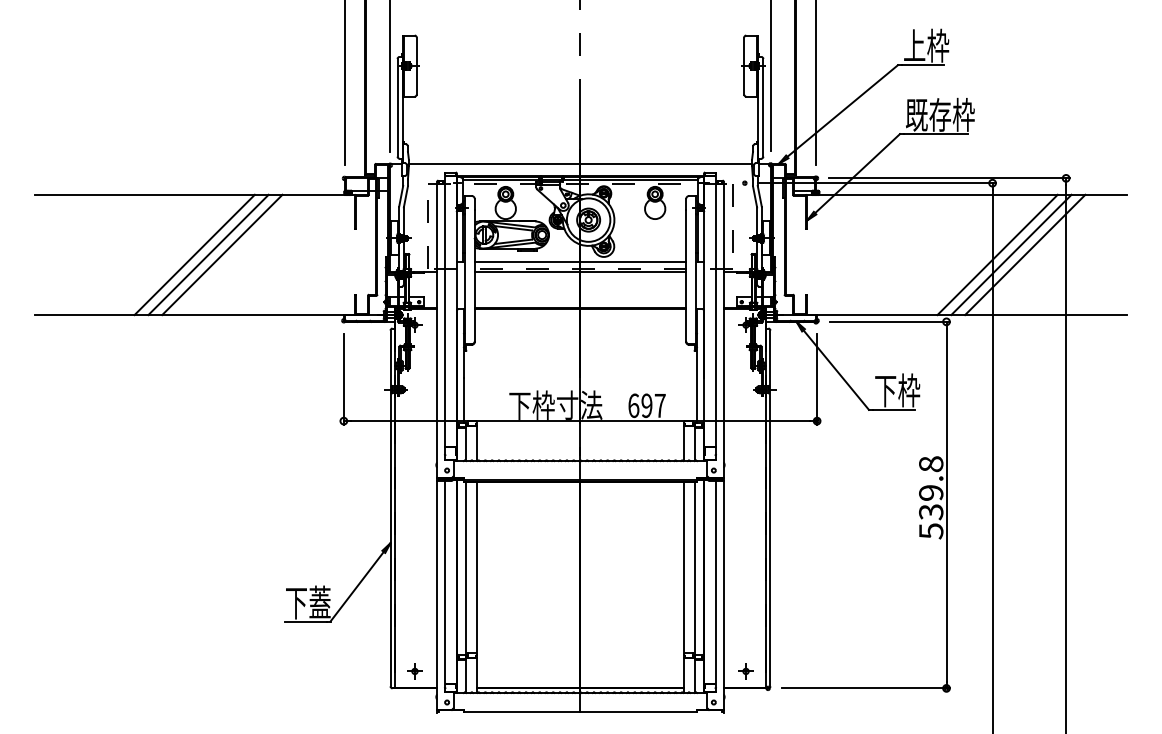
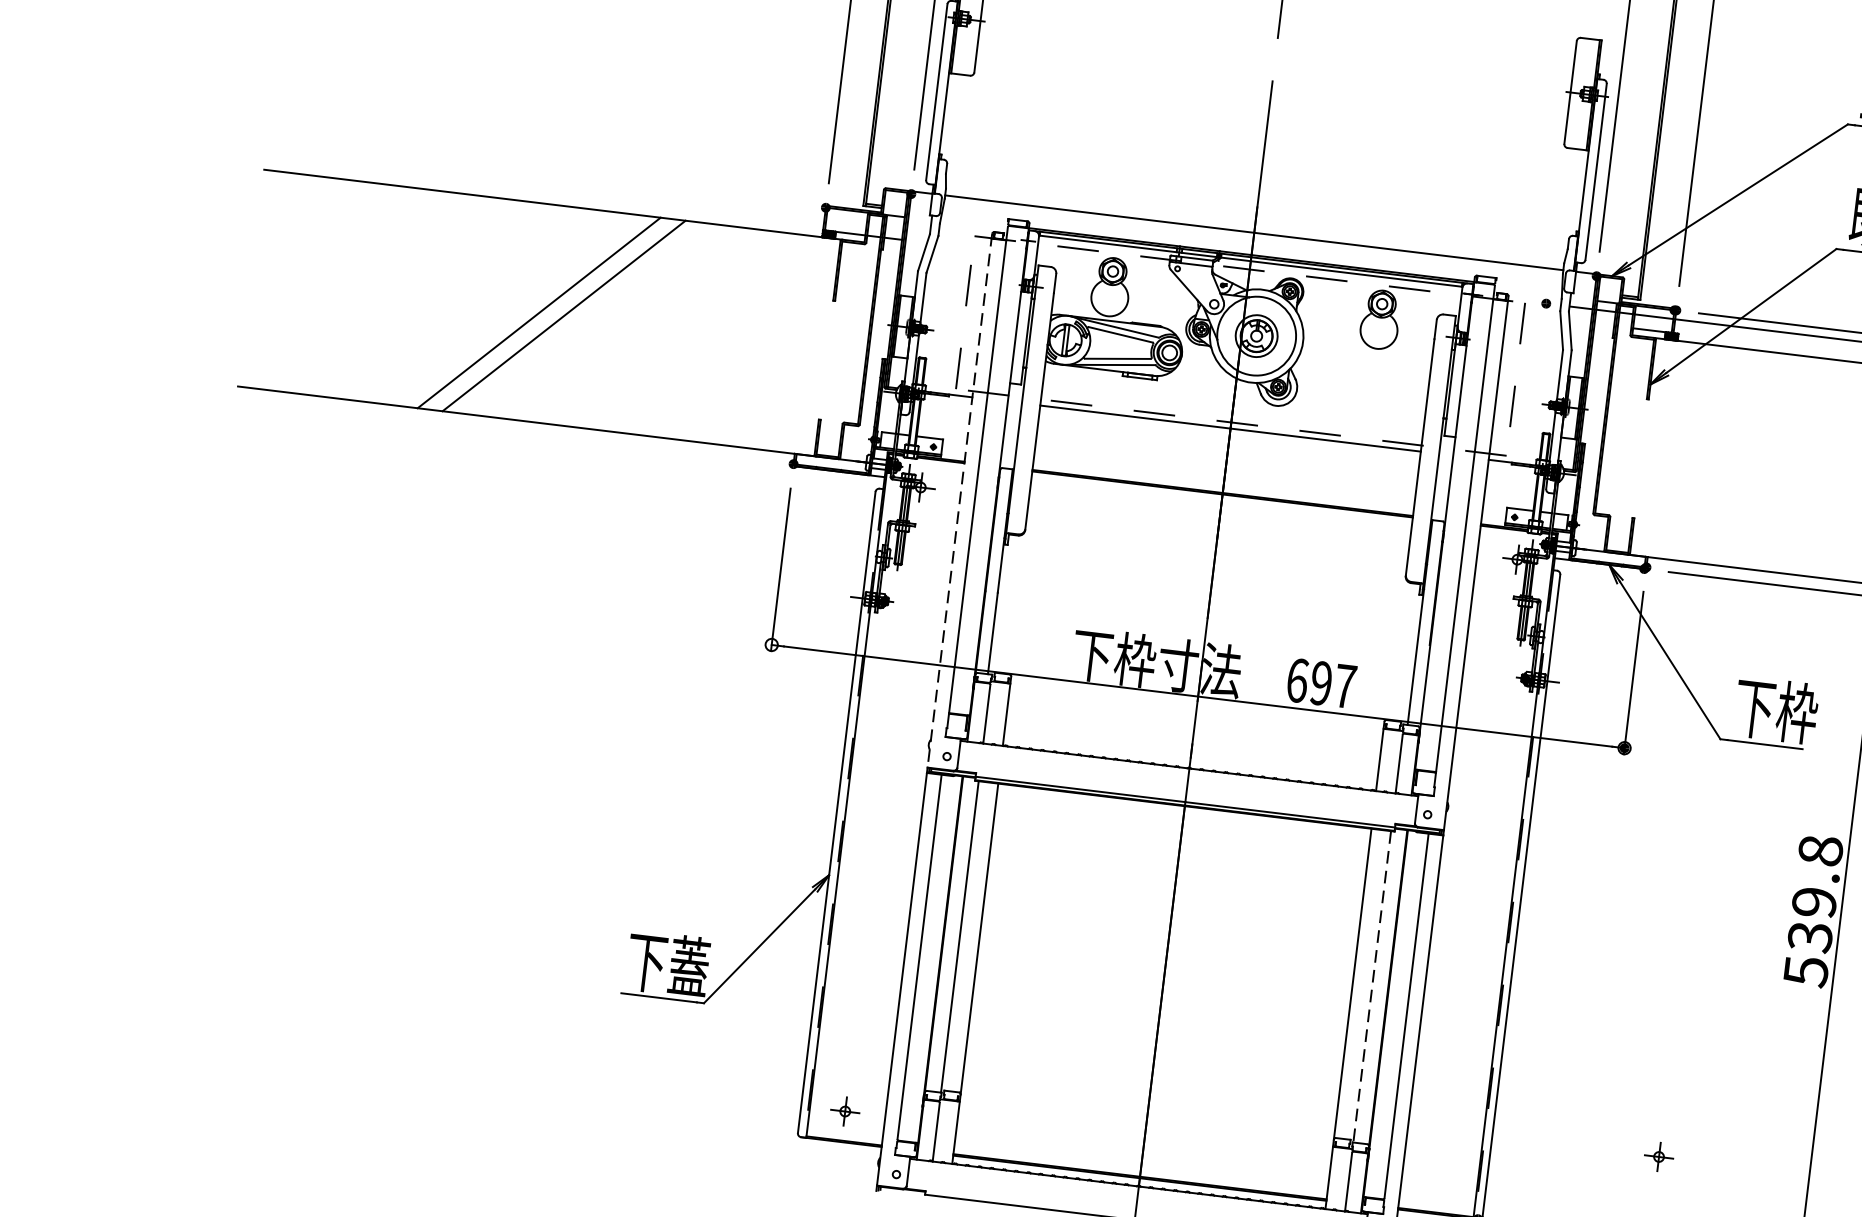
line: (222, 254) -> (589, 318), removed
line: (580, 262) -> (1232, 410), removed
line: (437, 330) -> (960, 502), solid -> dashed
line: (694, 568) -> (1371, 987), solid -> dashed
part: (745, 671) -> (1658, 1156), moved

